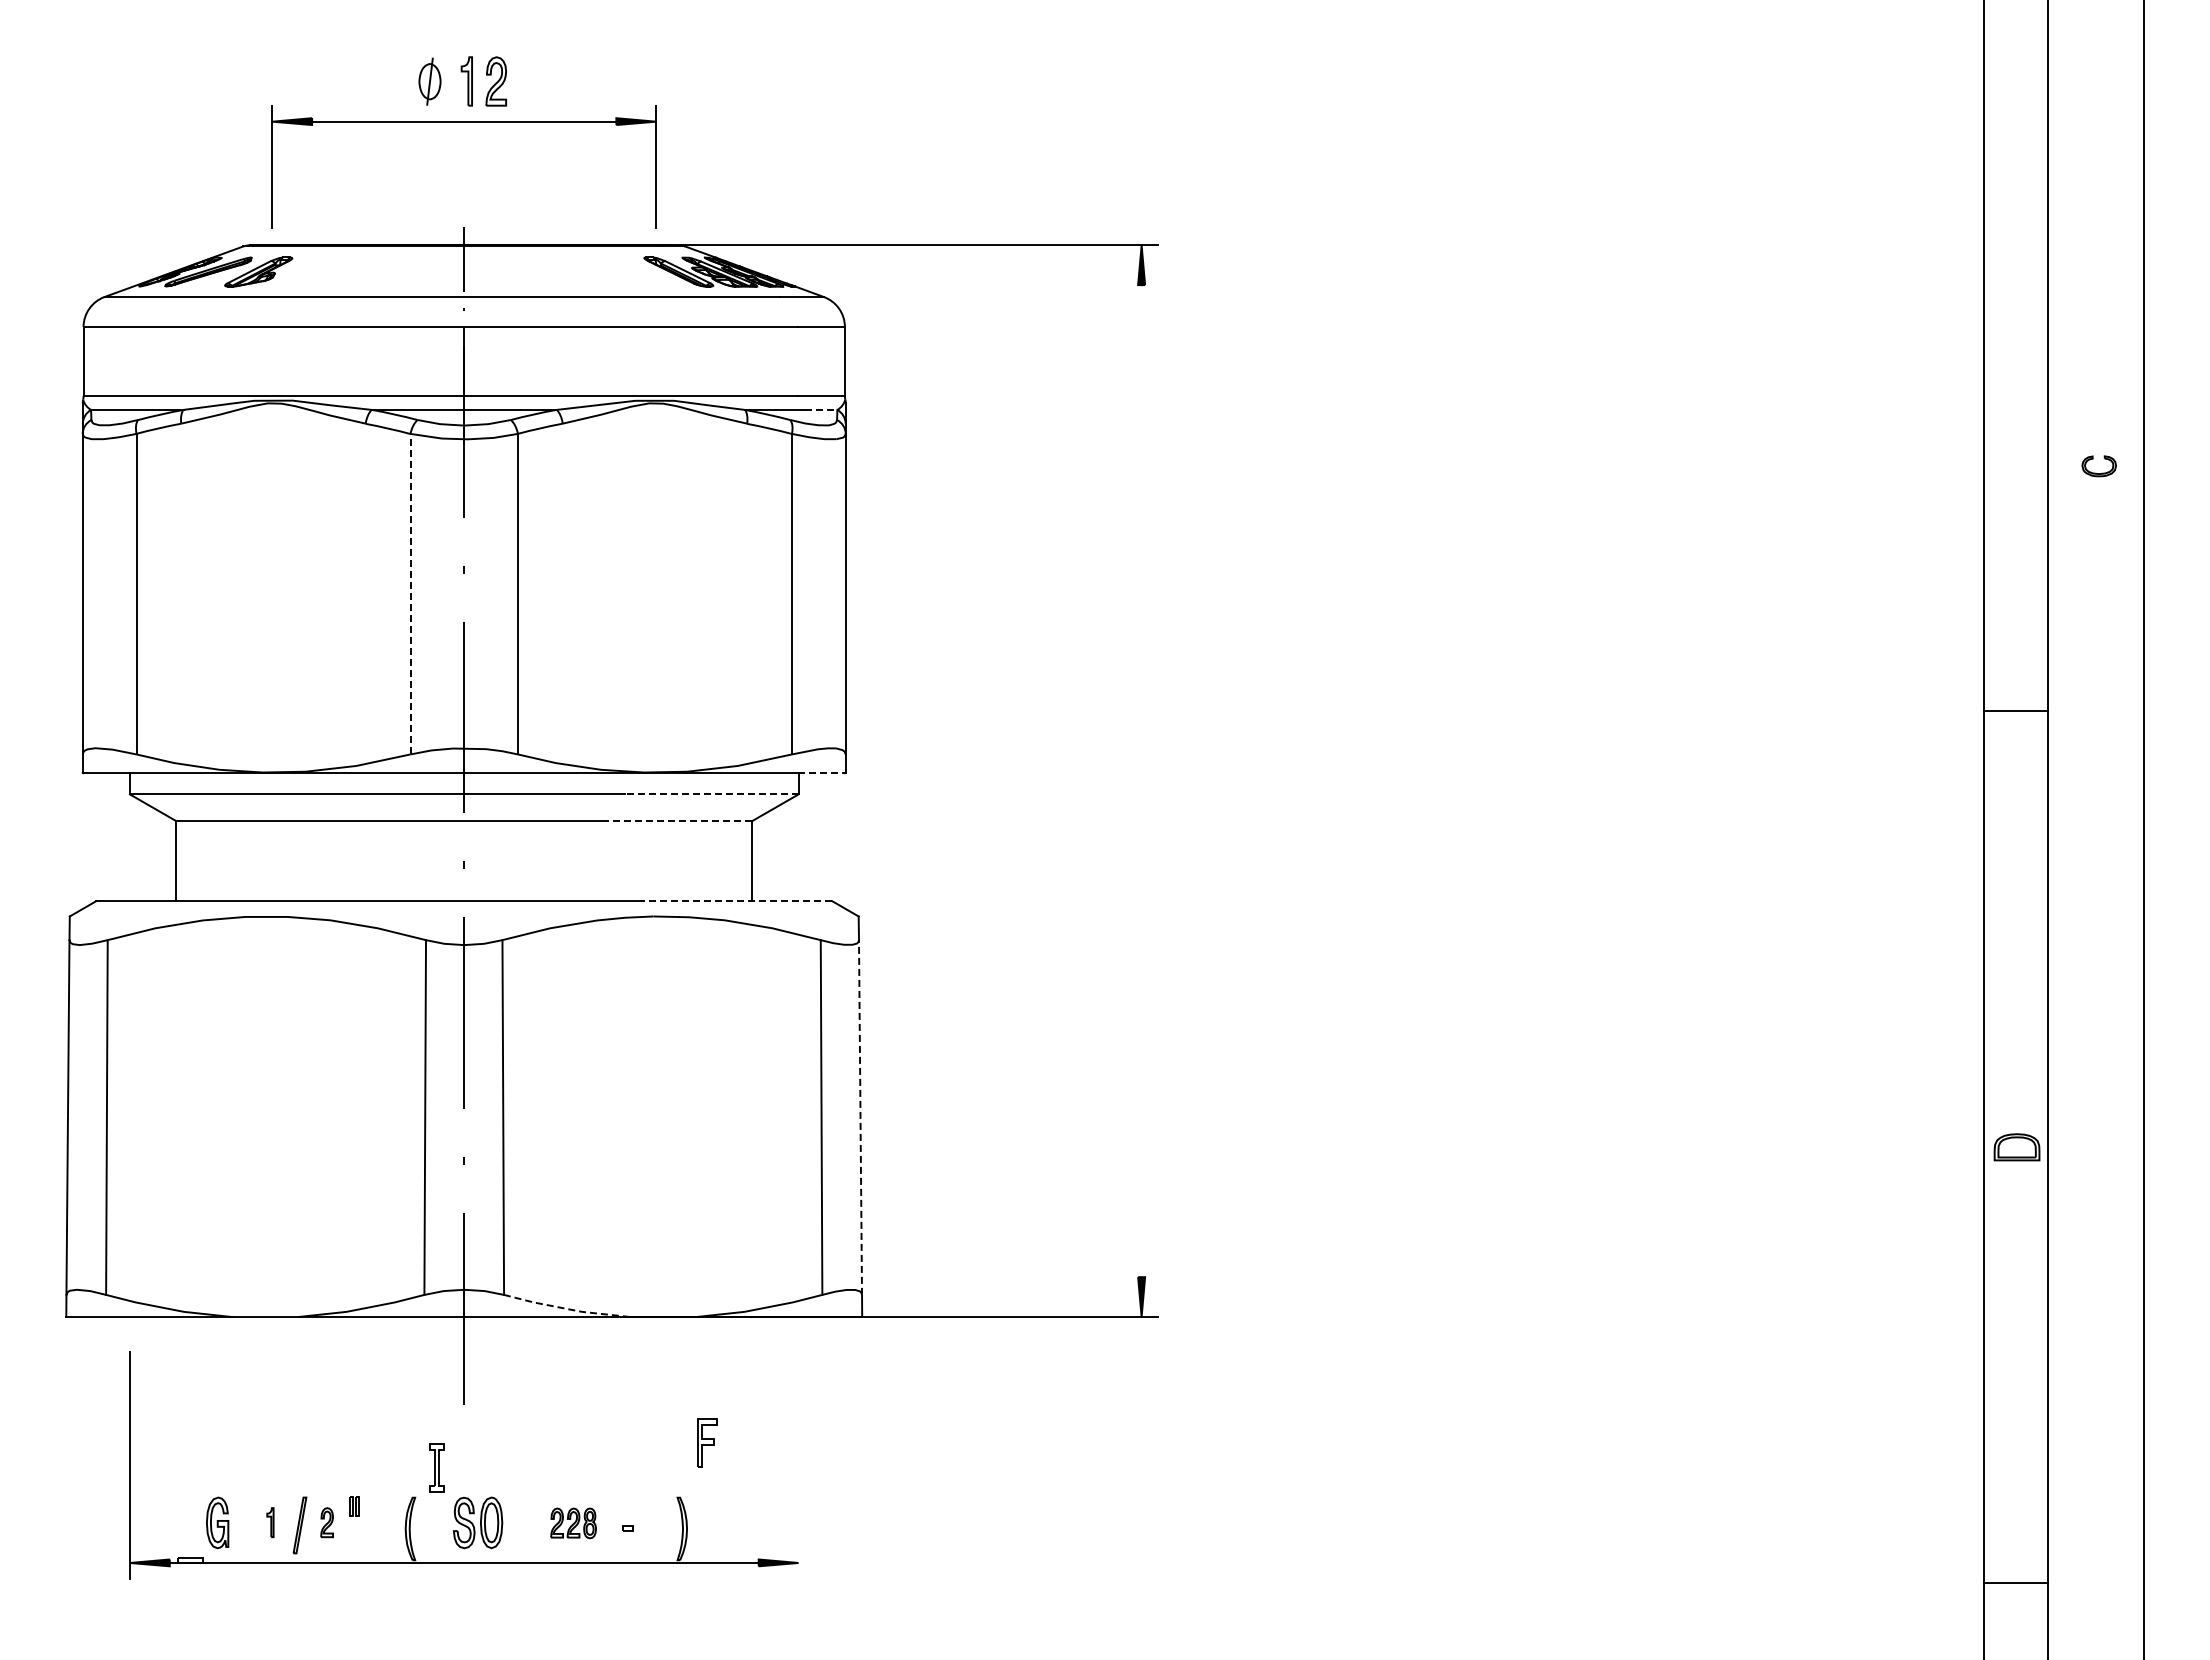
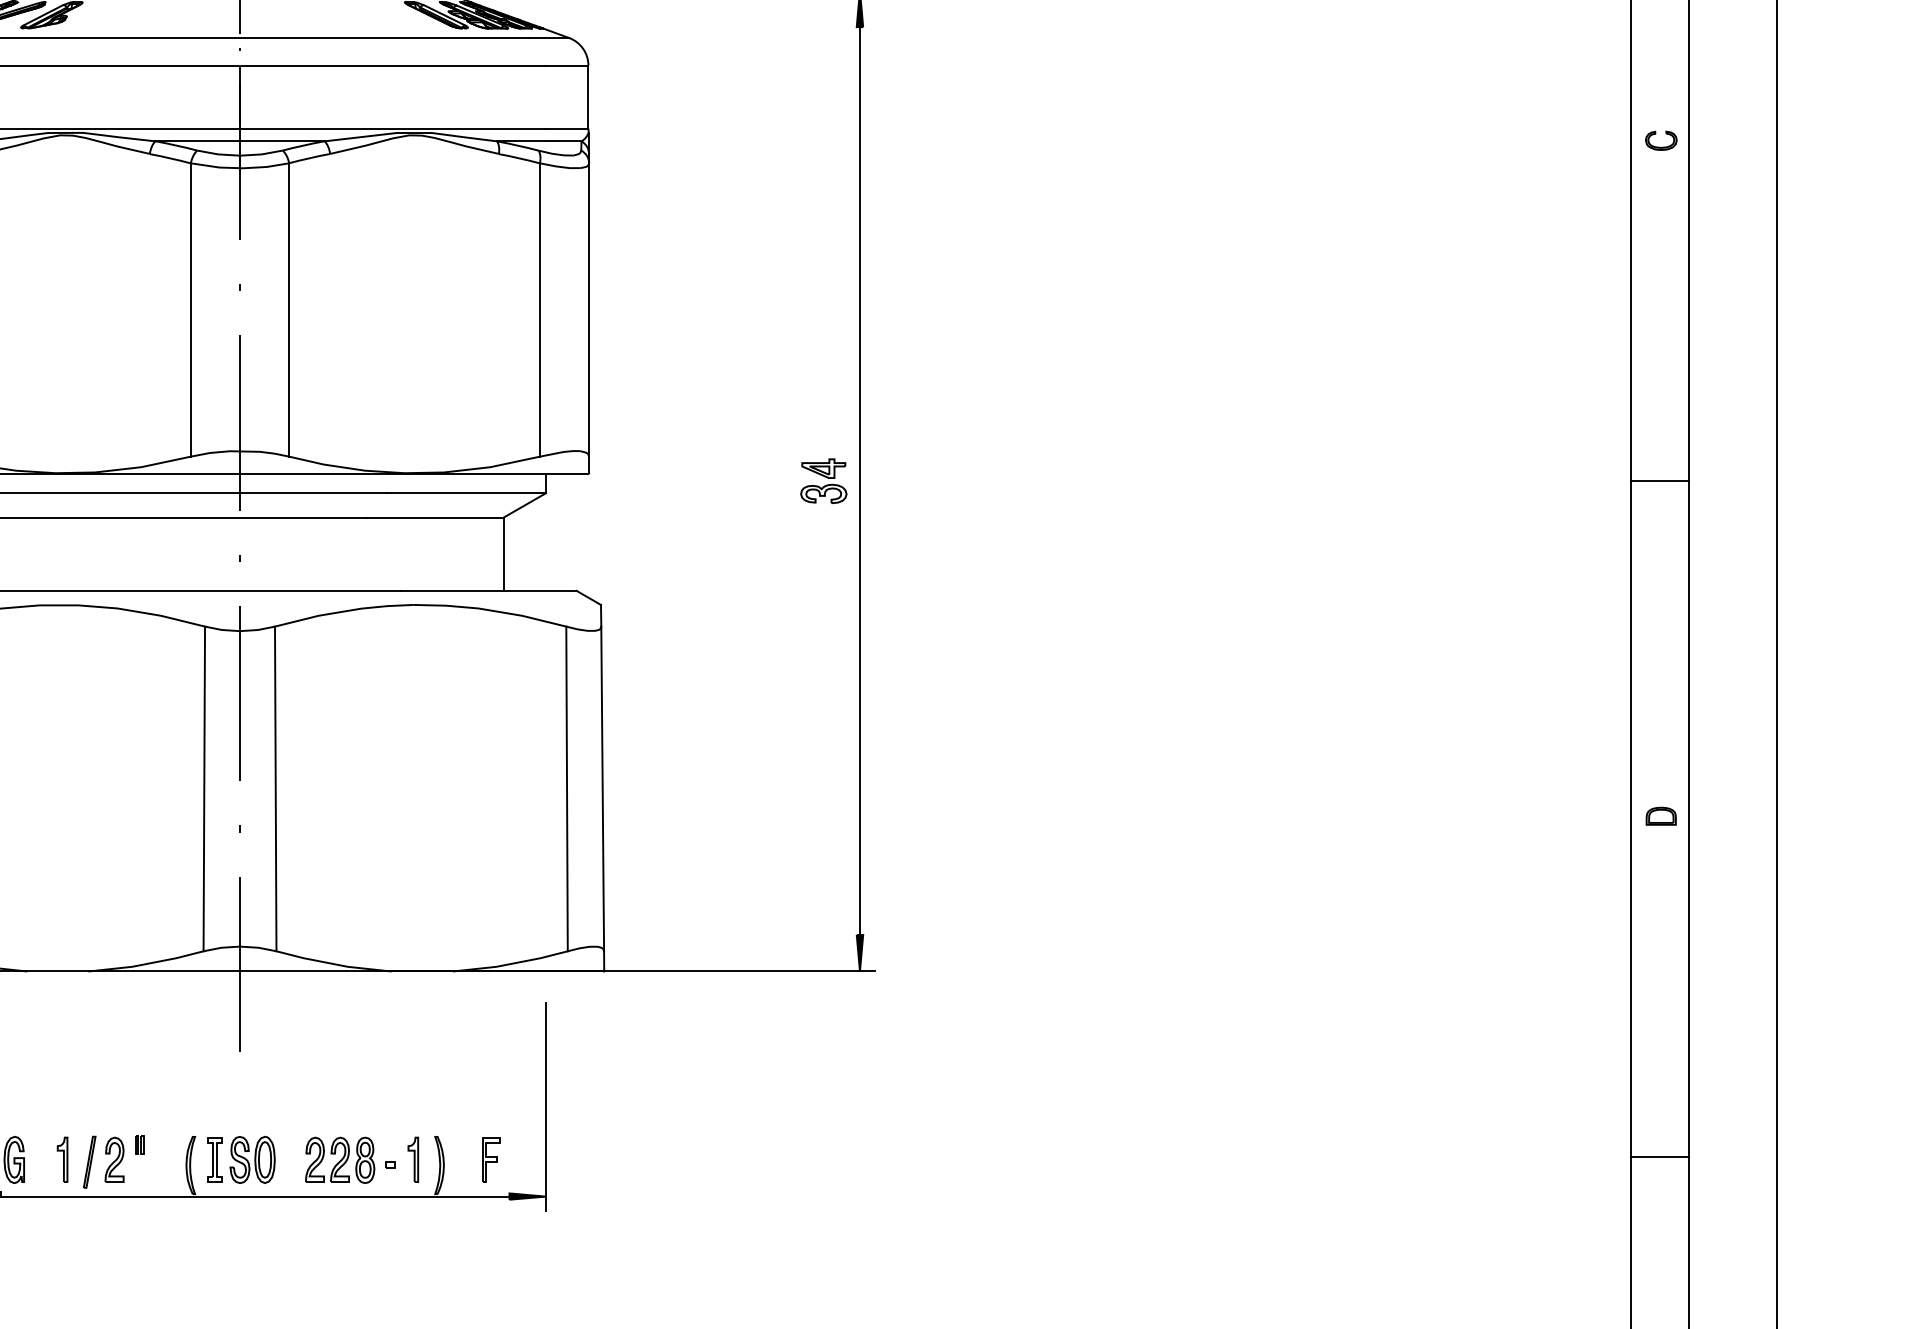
line: (821, 409) -> (566, 140), dashed -> solid
part: (2096, 472) -> (1658, 146), moved
line: (410, 593) -> (190, 309), dashed -> solid
line: (2015, 711) -> (1659, 481), moved
line: (822, 773) -> (567, 474), dashed -> solid
part: (1101, 781) -> (823, 481), added
line: (1141, 781) -> (859, 481), added
line: (711, 794) -> (466, 493), dashed -> solid
line: (677, 821) -> (435, 518), dashed -> solid
line: (736, 901) -> (489, 591), dashed -> solid
line: (860, 1117) -> (602, 788), dashed -> solid
part: (2017, 1147) -> (1661, 816), size x0.71
line: (566, 1308) -> (333, 963), dashed -> solid
part: (707, 1442) -> (491, 1159), moved
line: (798, 1464) -> (545, 1106), added
part: (436, 1467) -> (214, 1159), moved
part: (270, 1522) -> (62, 1159), size x1.67
part: (326, 1522) -> (113, 1159), size x1.67
part: (653, 1522) -> (413, 1159), added
part: (573, 1523) -> (340, 1160), size x1.67
line: (2015, 1582) -> (1659, 1156), moved

